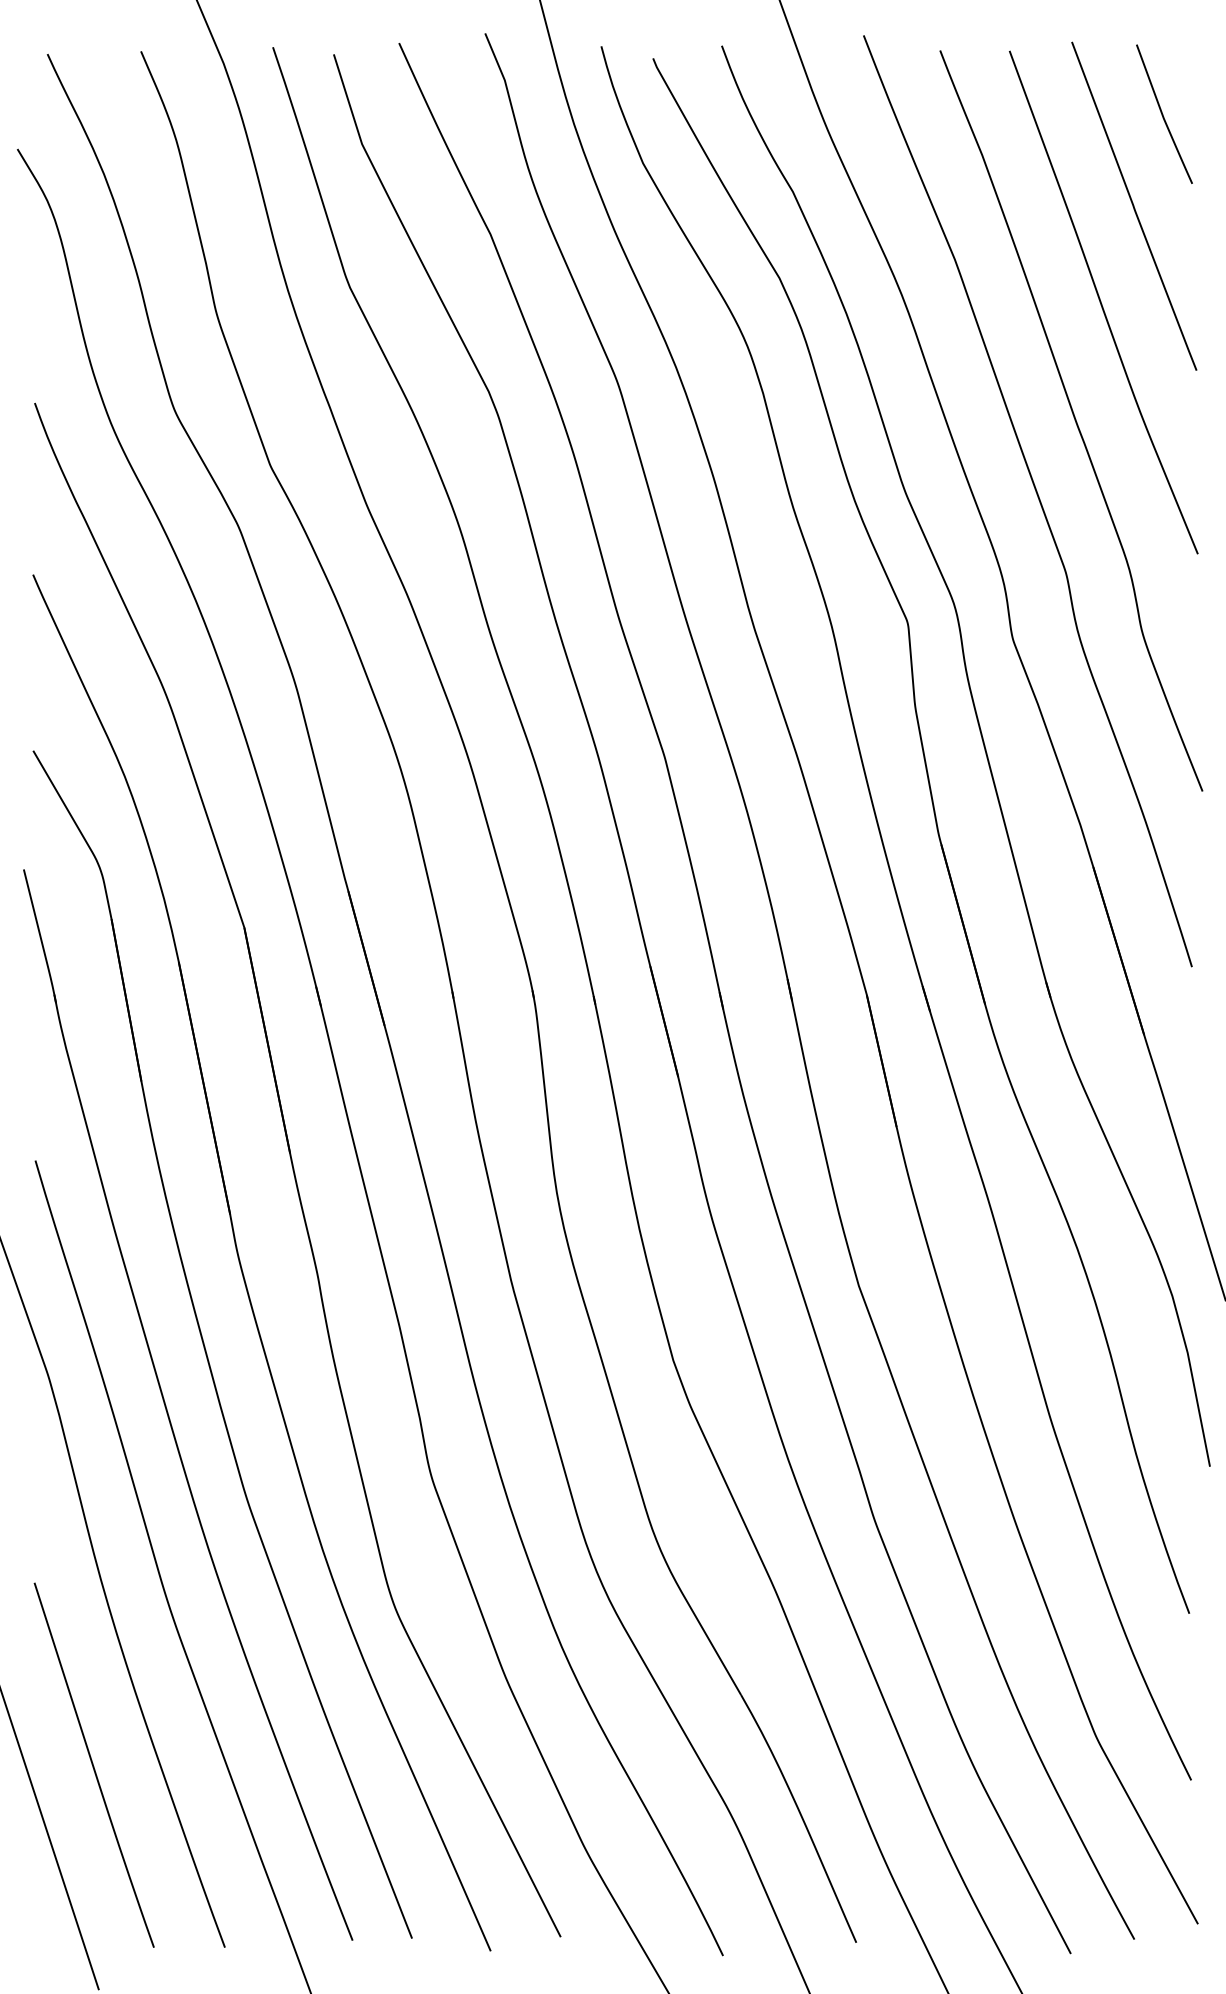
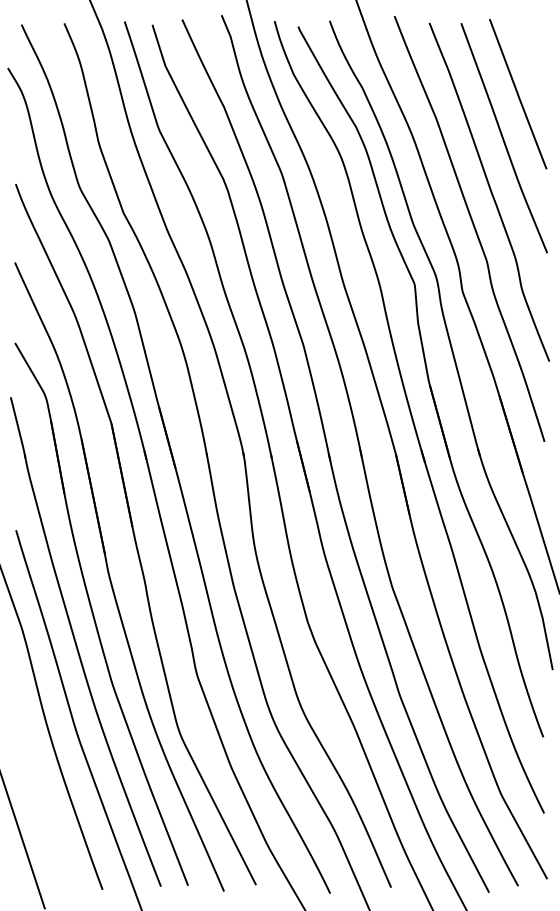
curve: (1163, 112) -> (531, 51), removed
line: (93, 1765) -> (42, 806), removed

